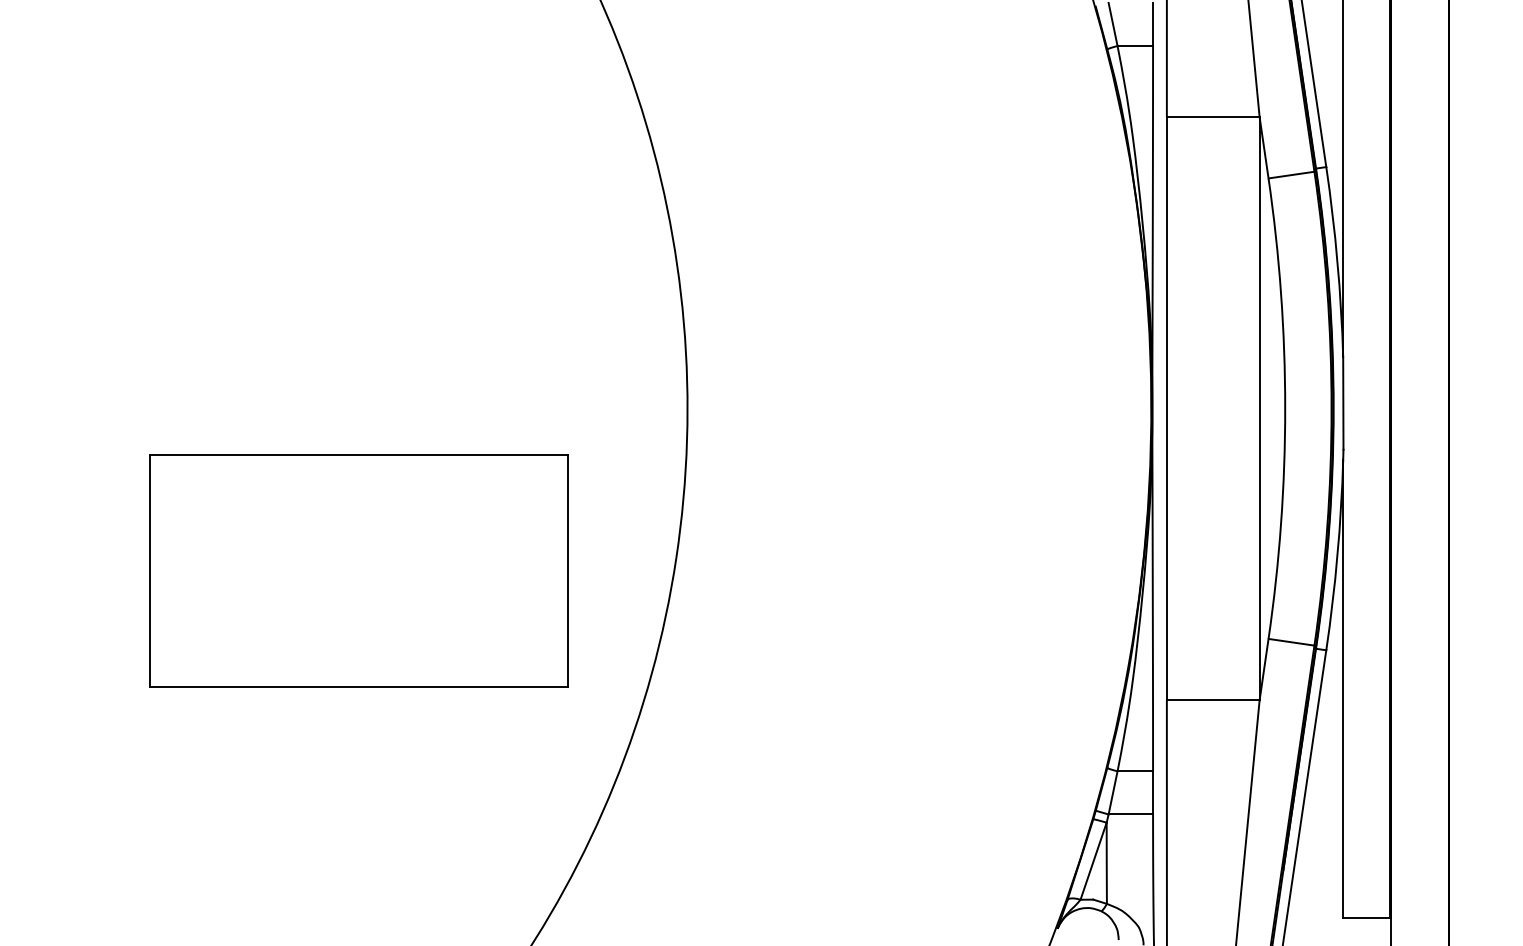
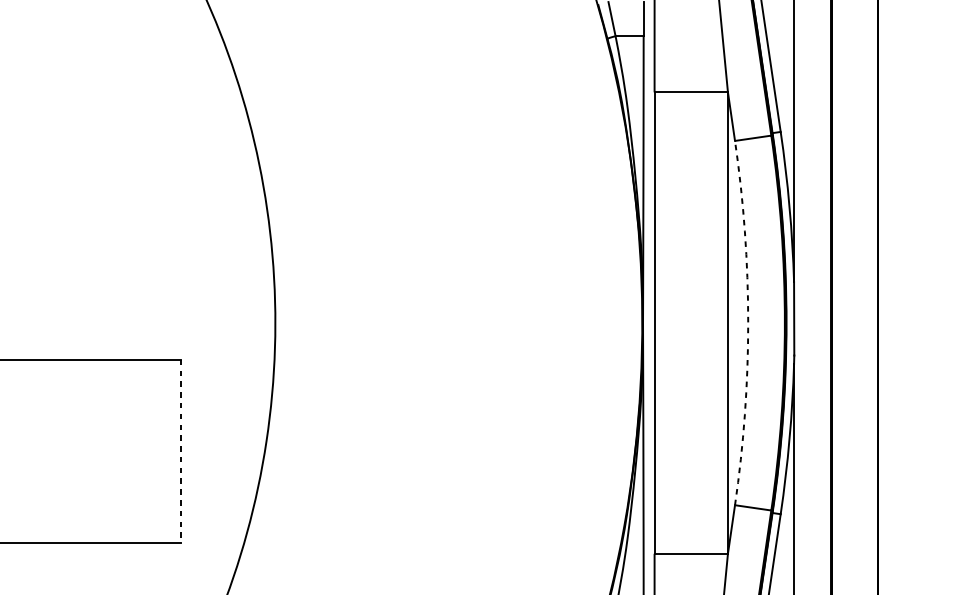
arc: (1285, 408) -> (748, 322), solid -> dashed
line: (567, 571) -> (180, 451), solid -> dashed

